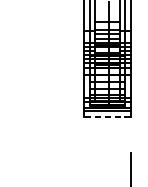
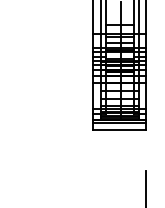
line: (107, 116) -> (119, 129), dashed -> solid

